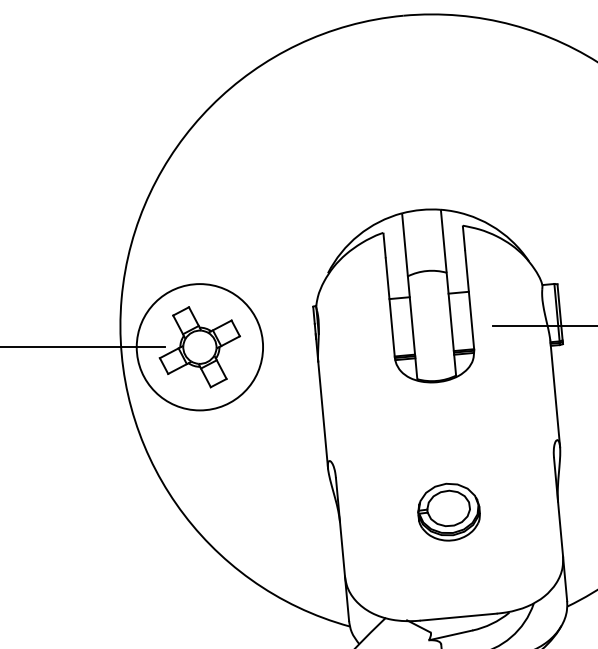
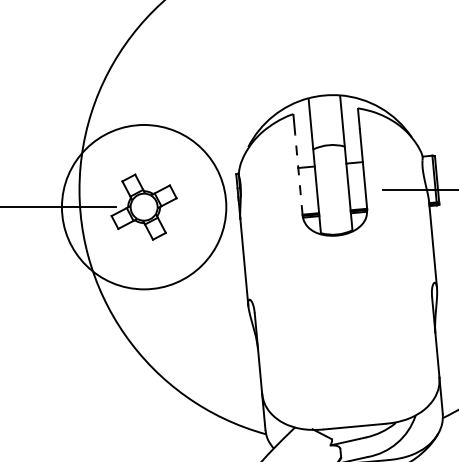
line: (390, 307) -> (299, 174), solid -> dashed
circle: (199, 347) -> (143, 207), size x1.6
part: (448, 511) -> (346, 340), removed

